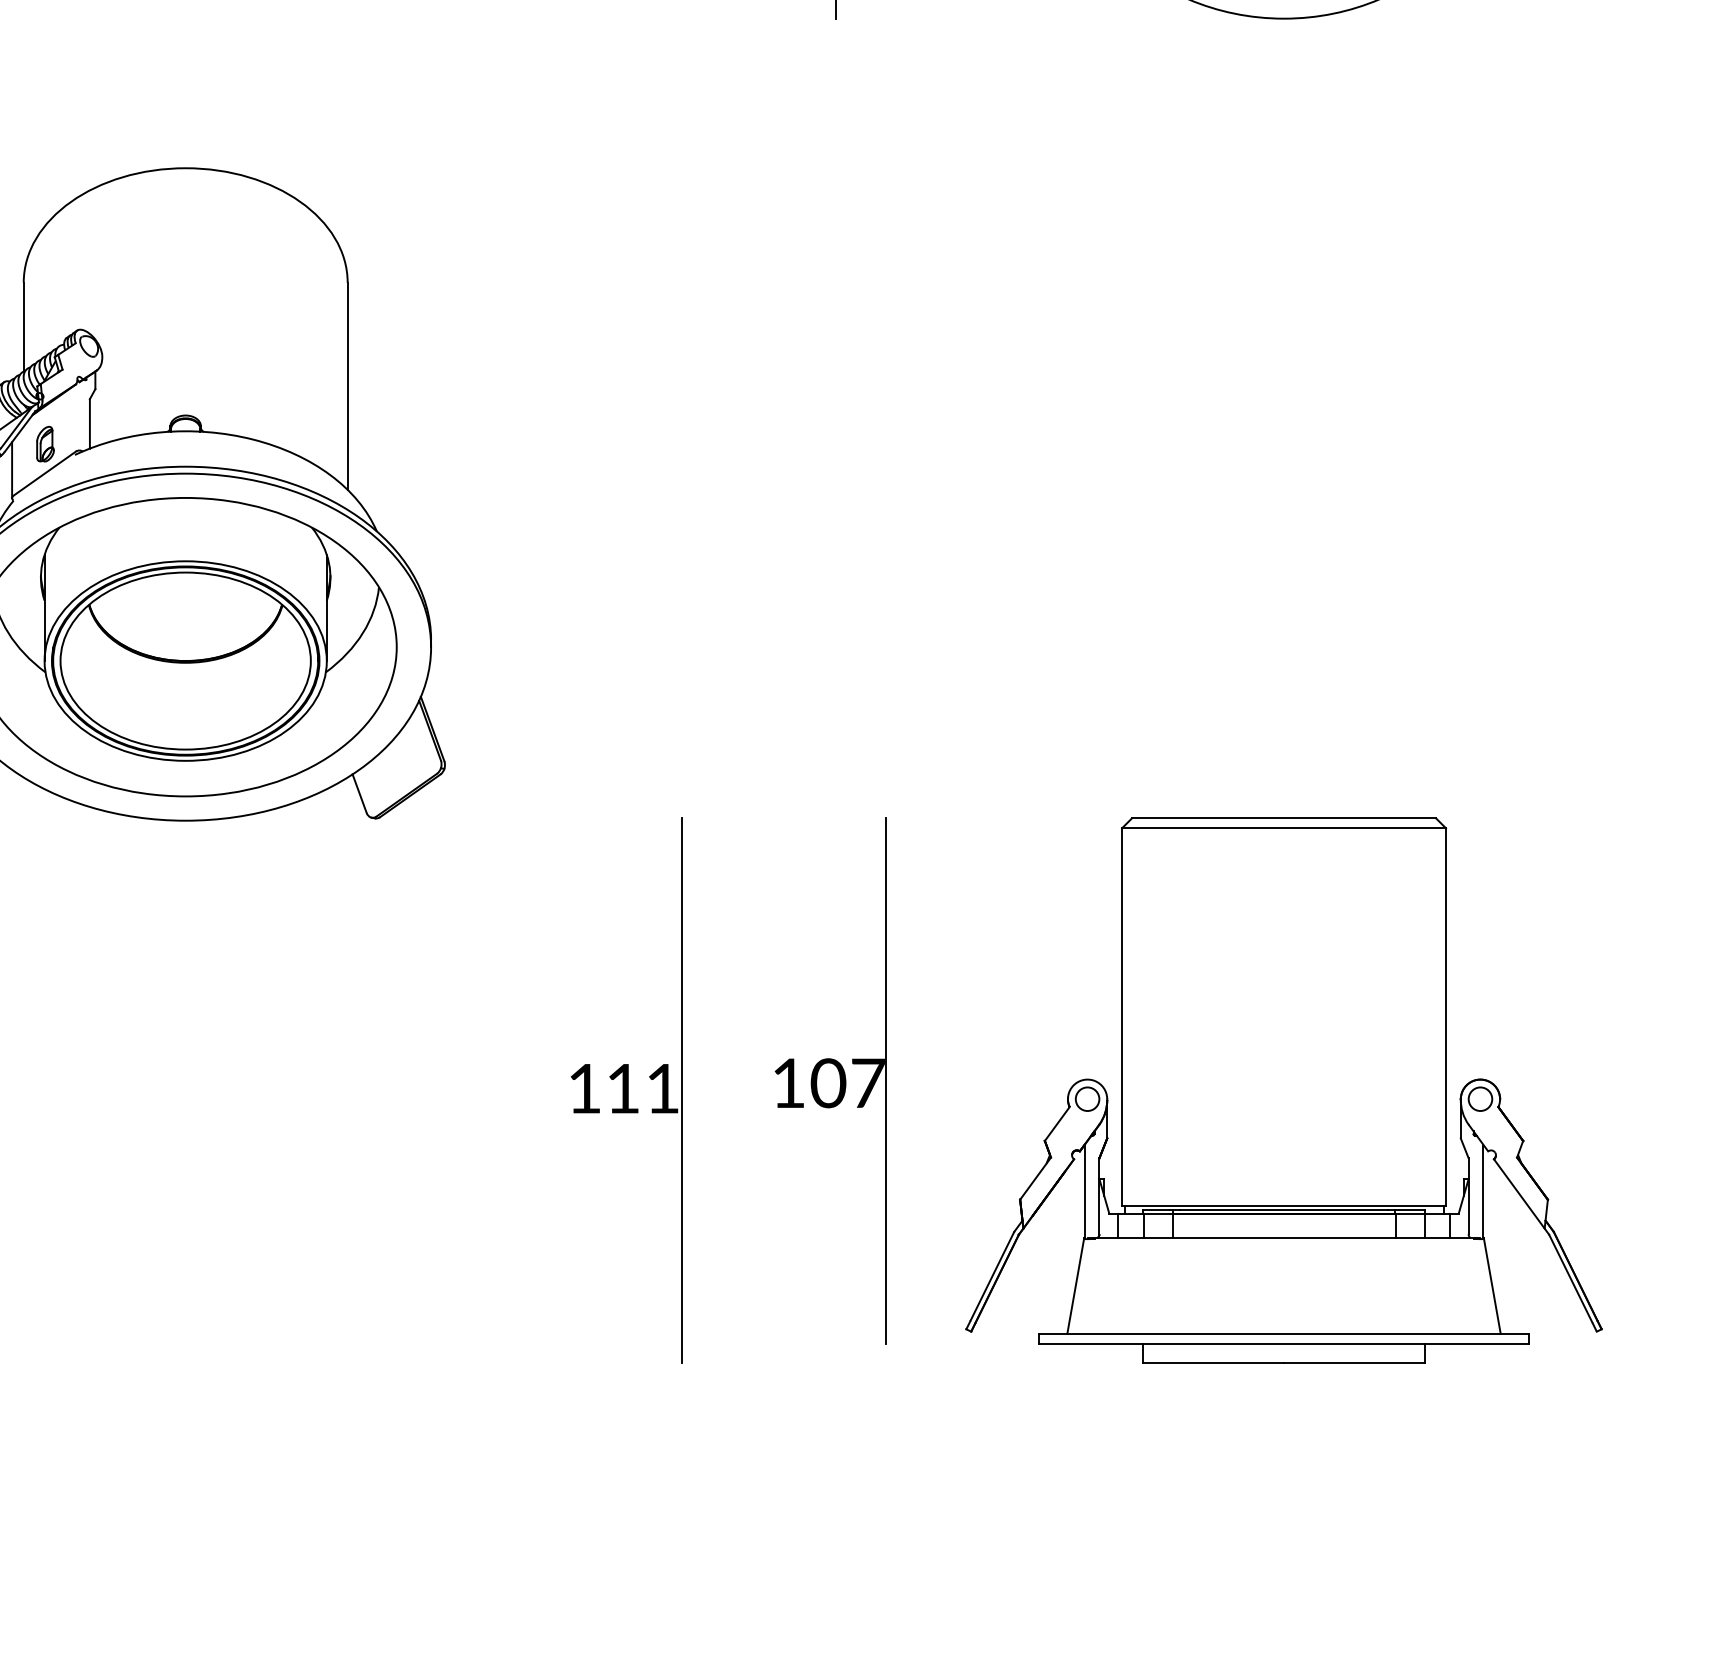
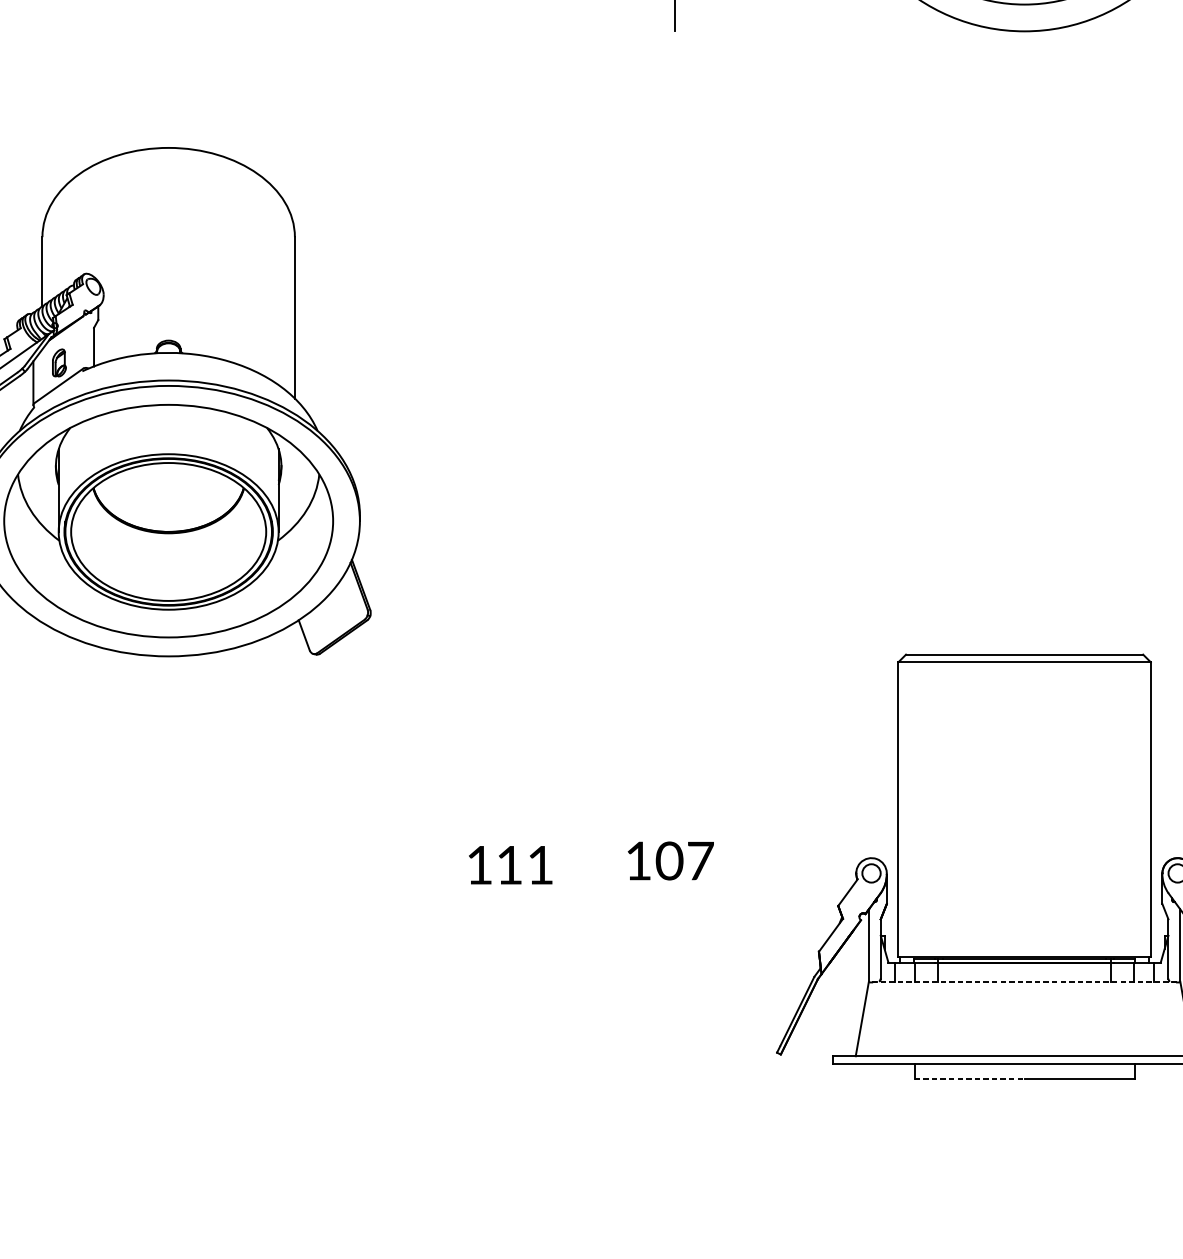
line: (885, 1080) -> (714, 858), removed
line: (681, 1090) -> (555, 866), removed
line: (1284, 1238) -> (1024, 981), solid -> dashed
line: (1213, 1363) -> (969, 1079), solid -> dashed

